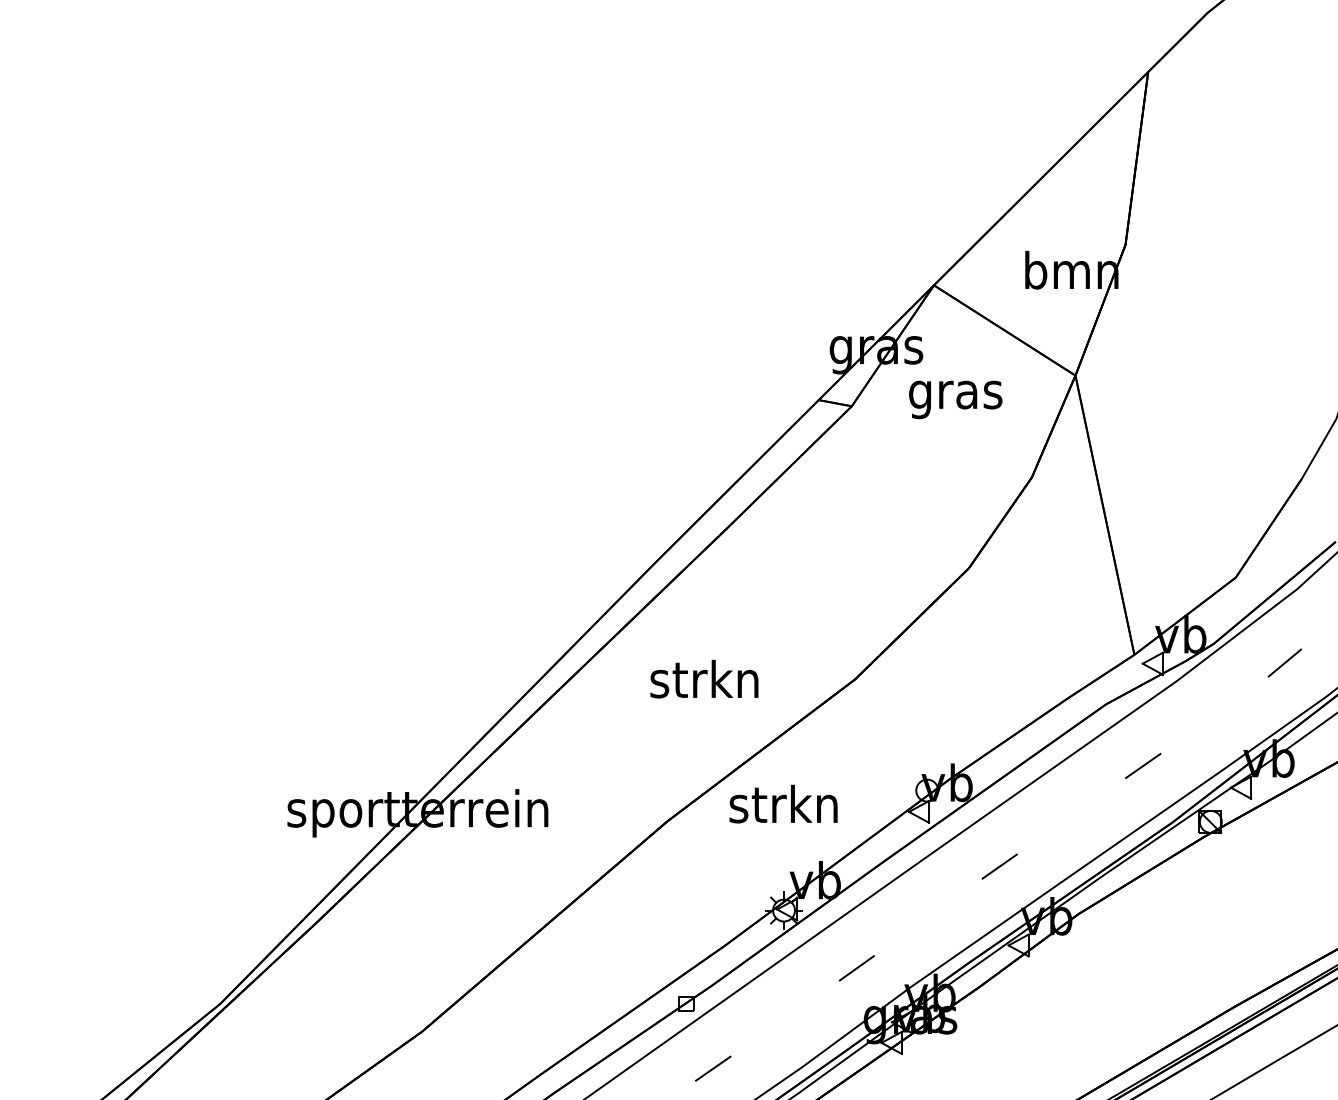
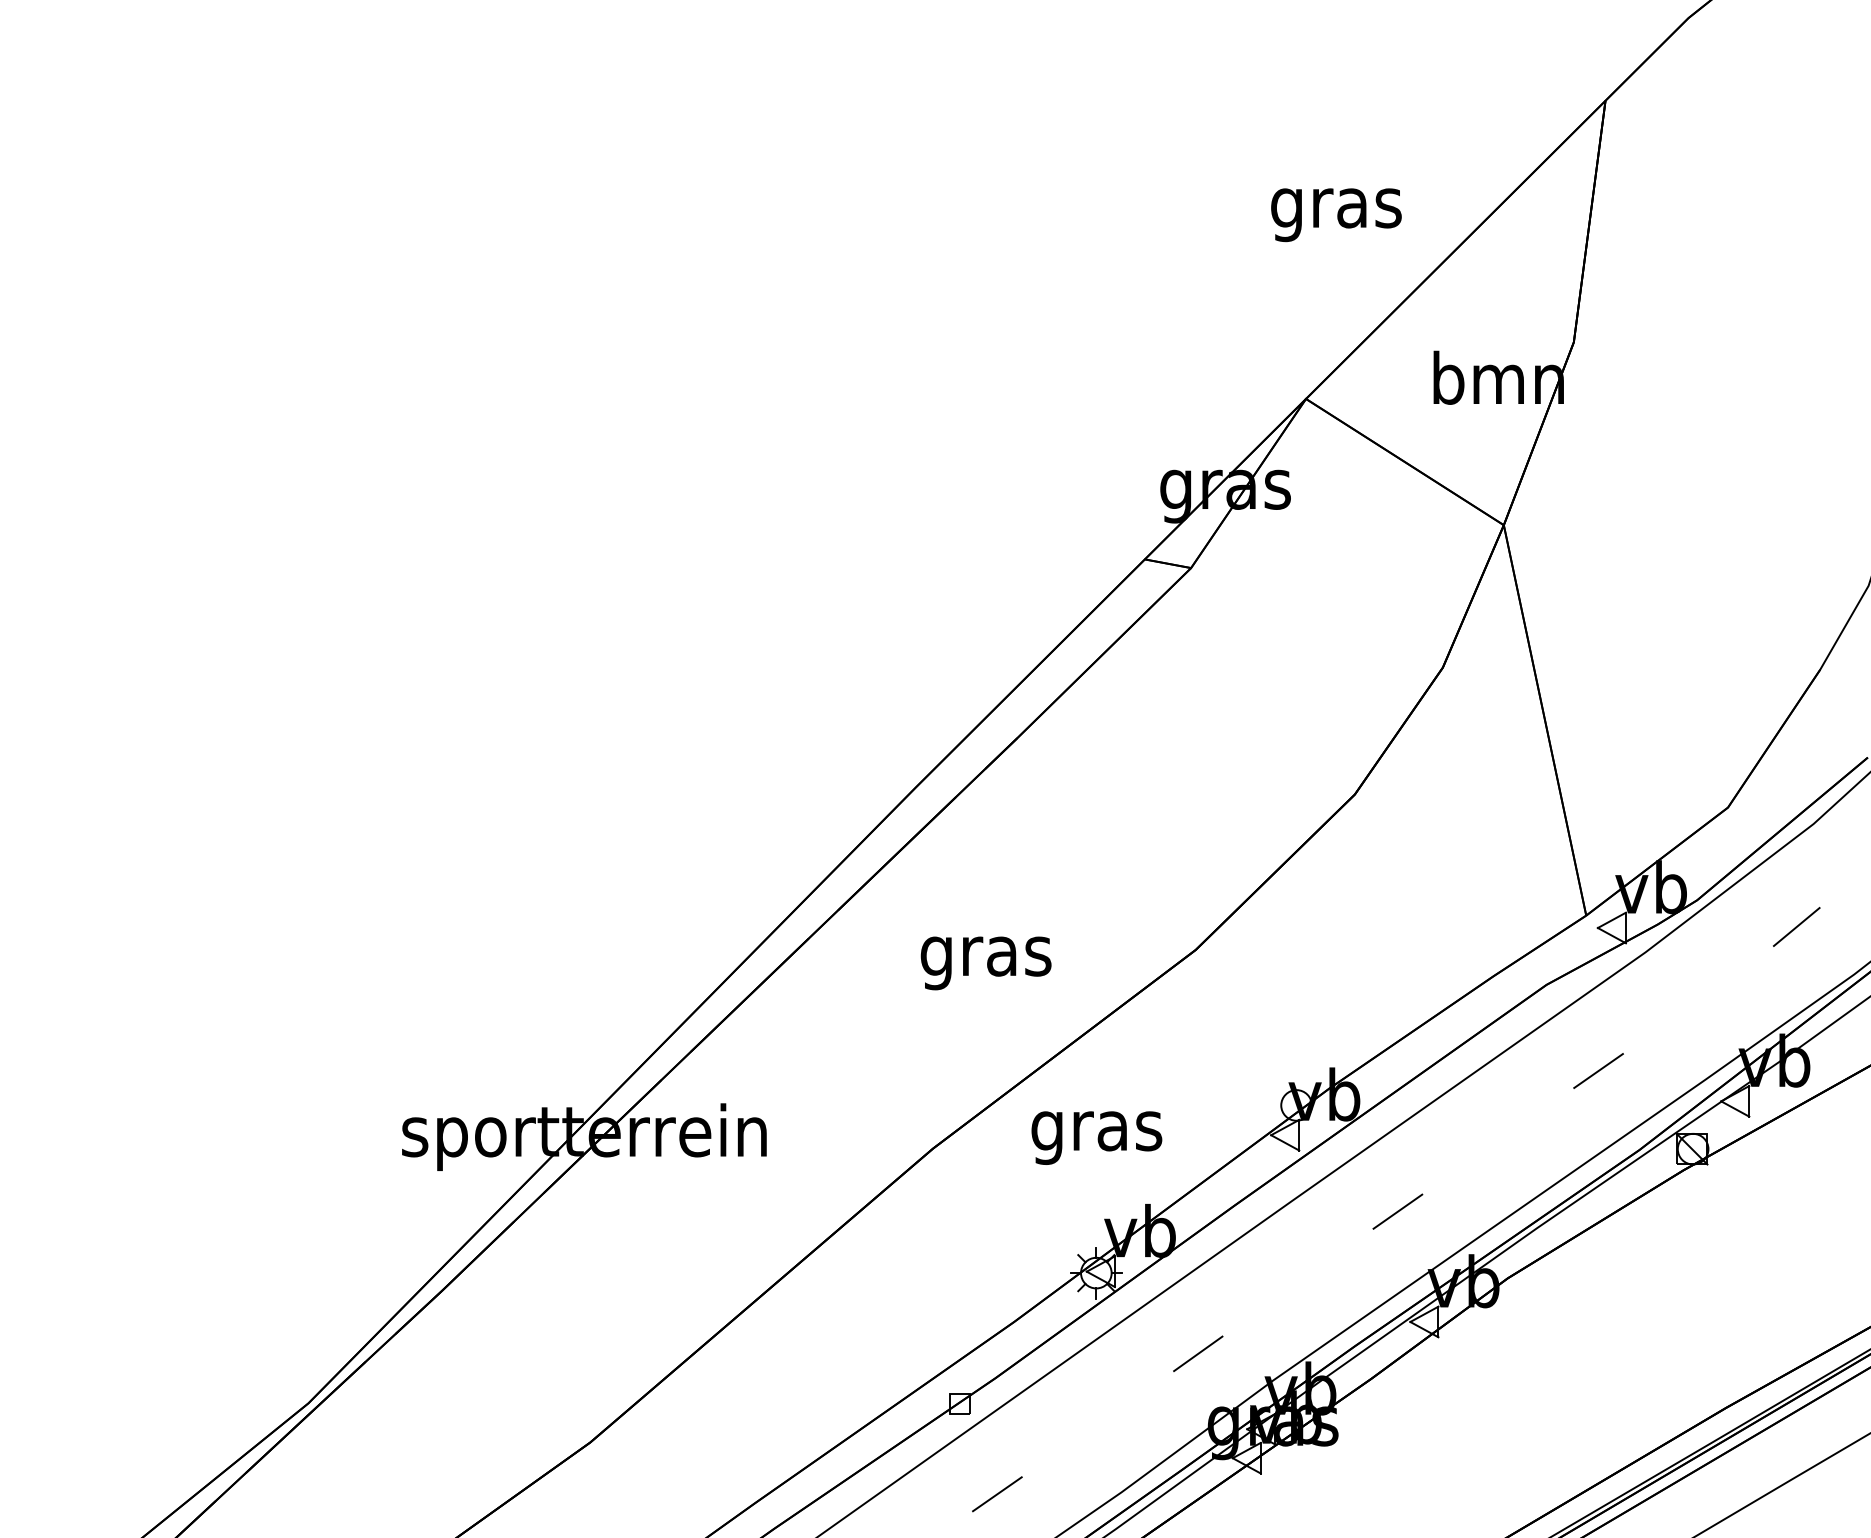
text: (955, 400) -> (1336, 215), moved
text: (704, 684) -> (984, 956), strkn -> gras
text: (783, 808) -> (1095, 1130), strkn -> gras

